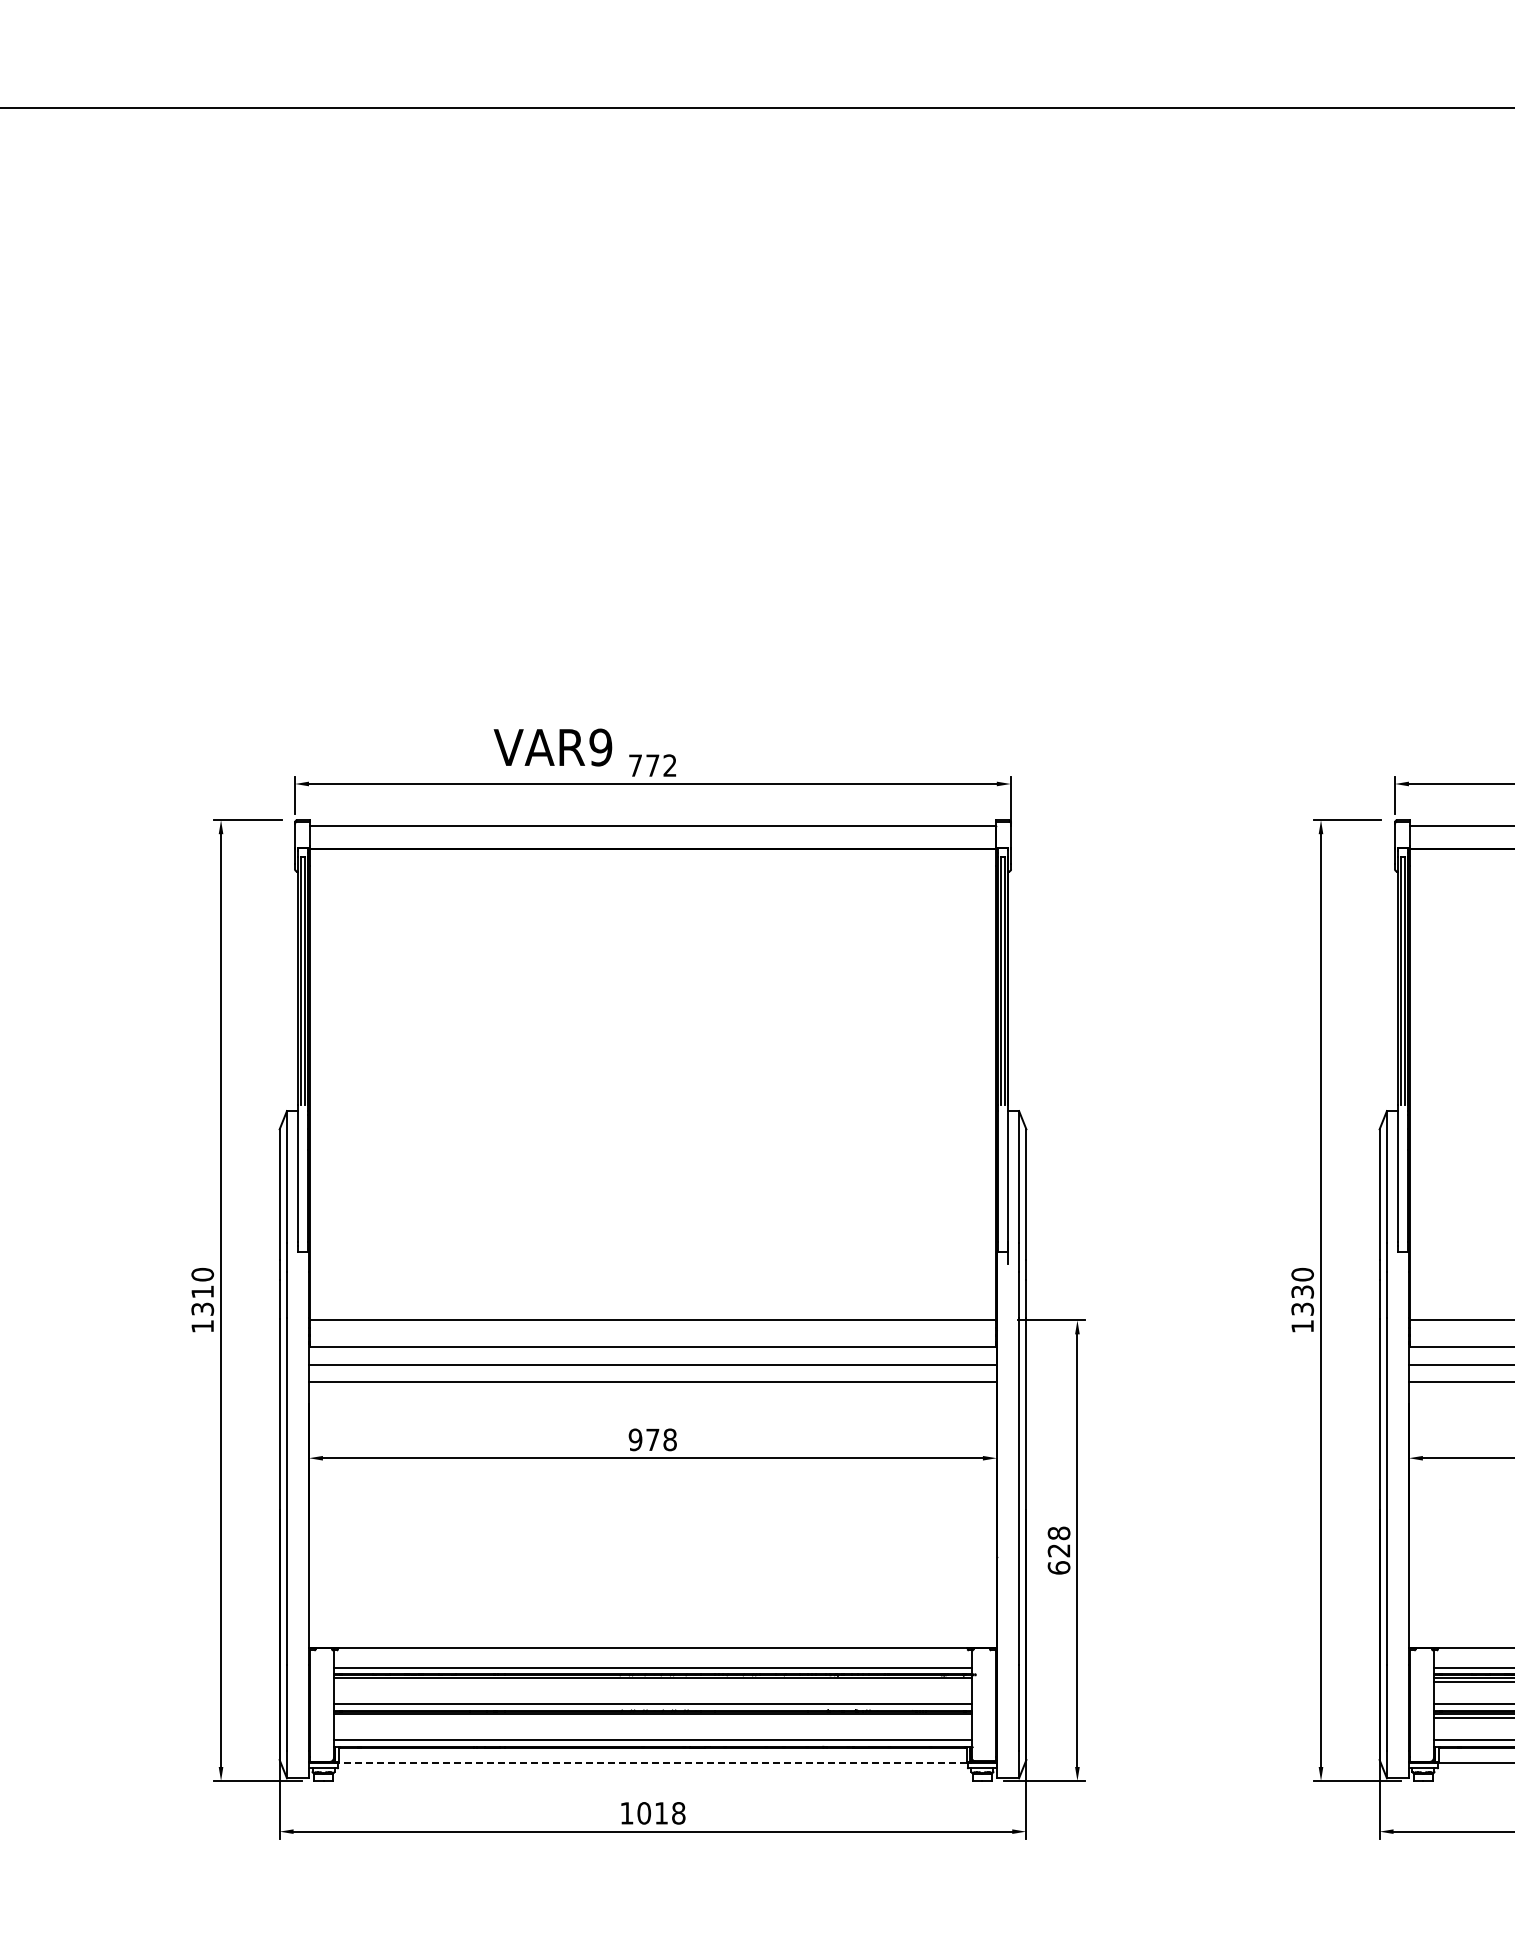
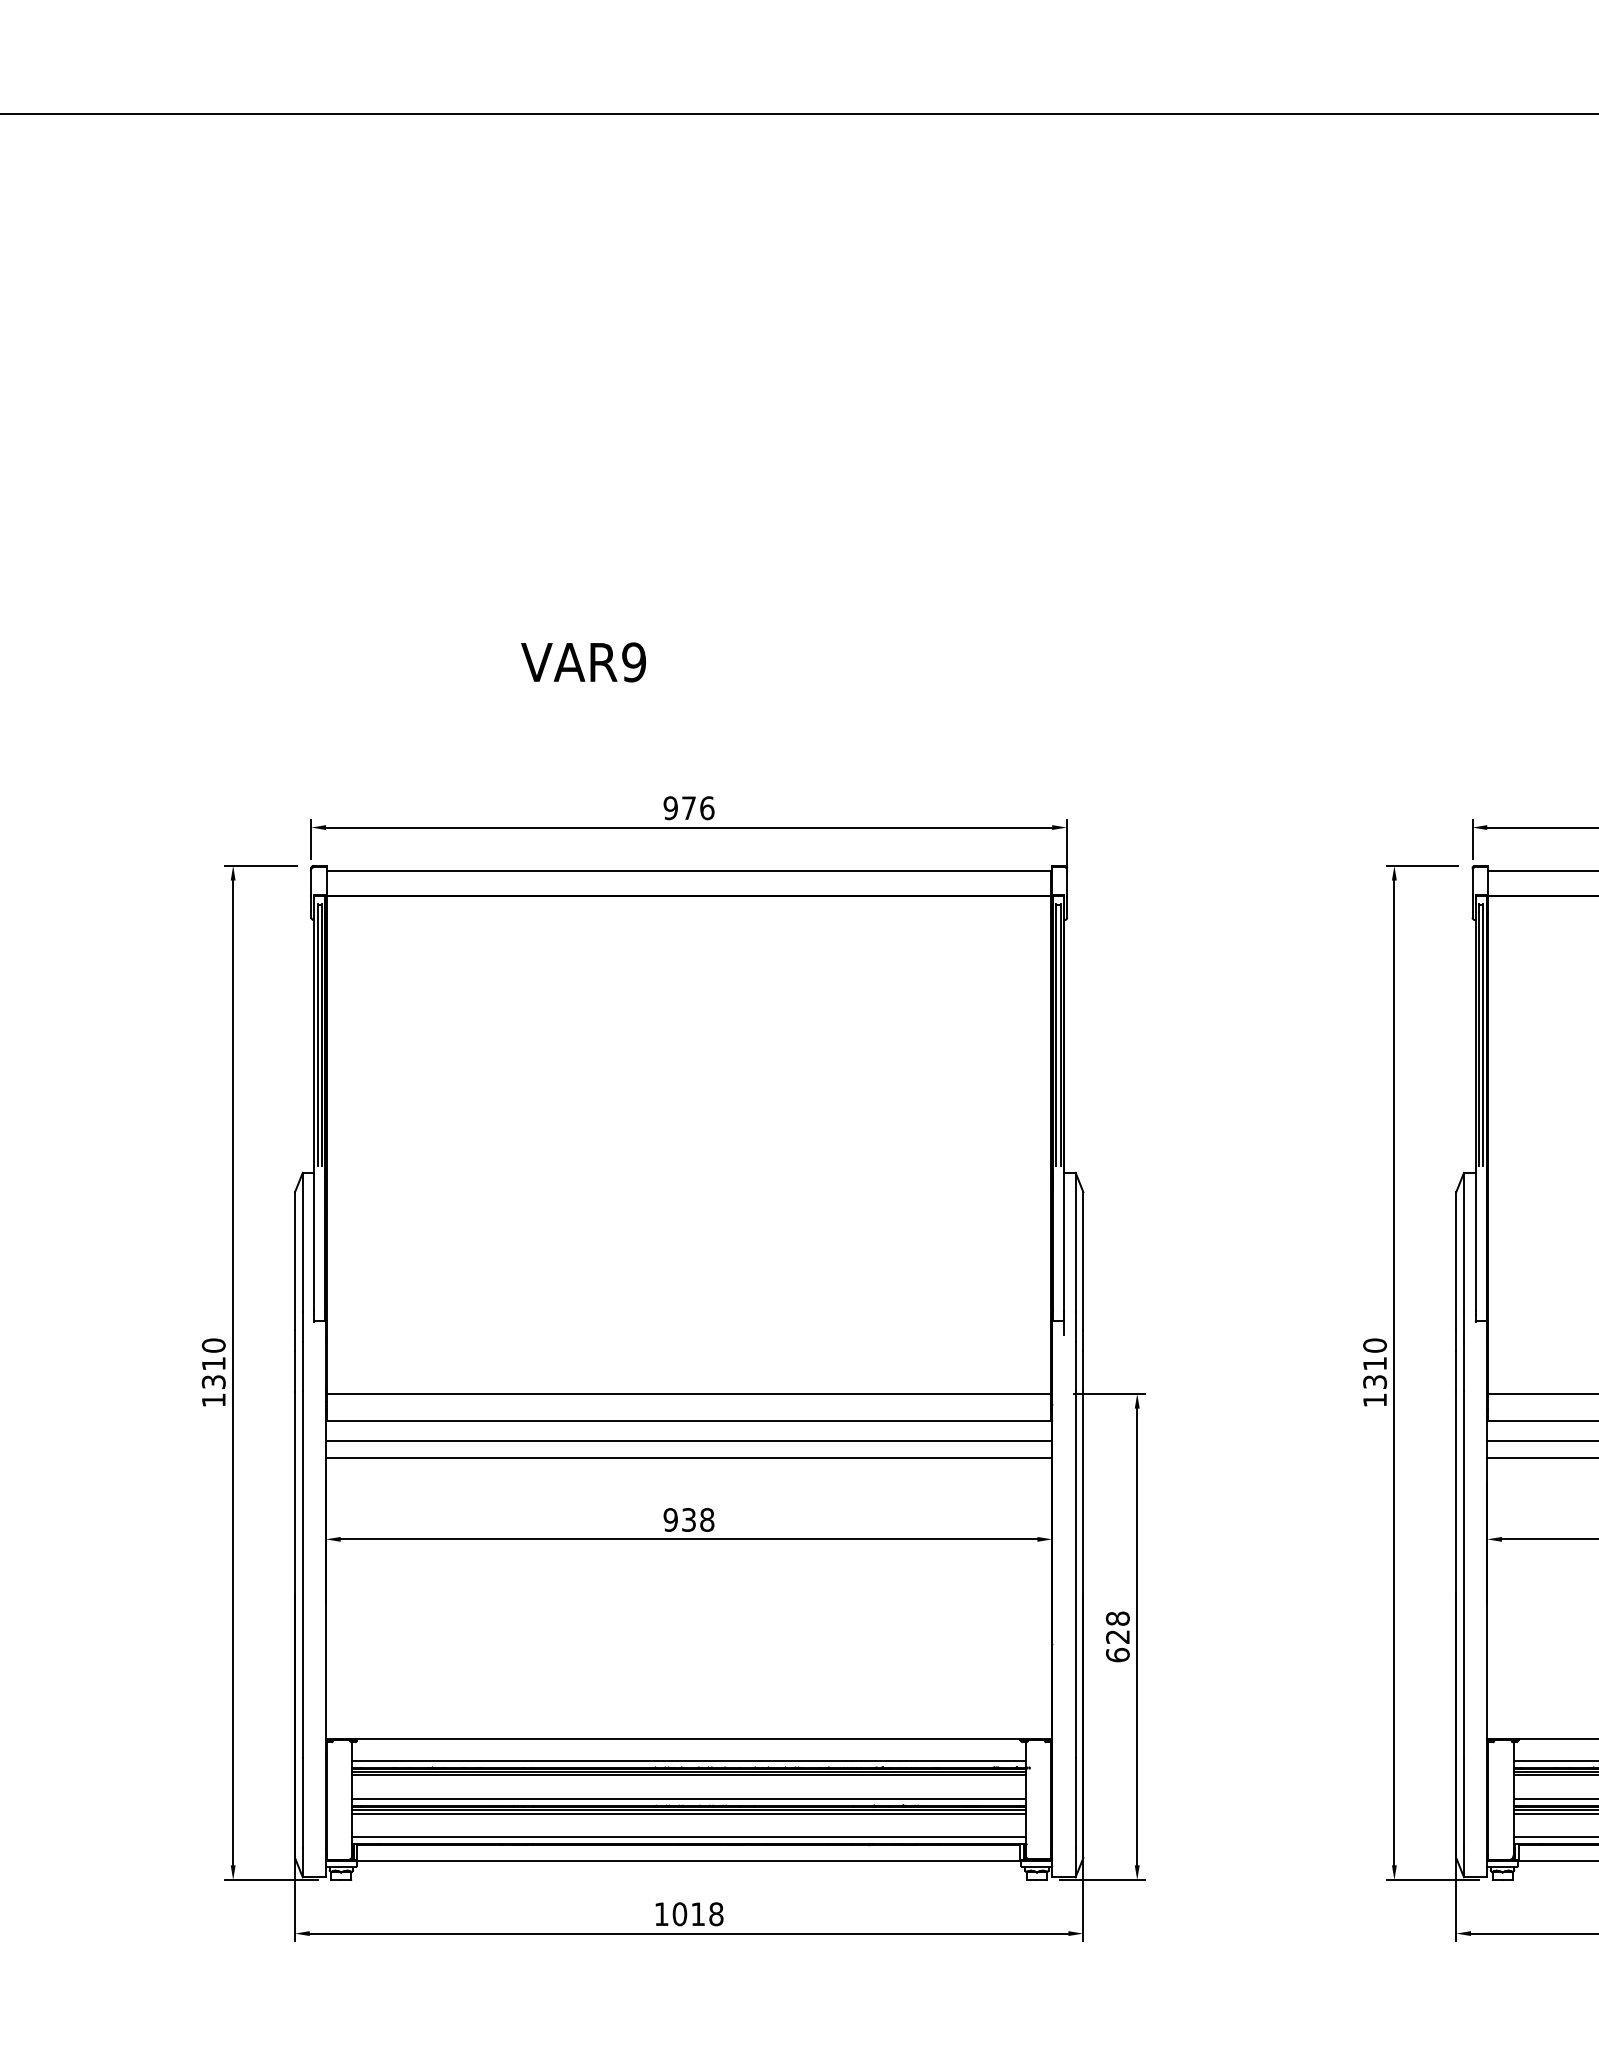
text: (552, 747) -> (583, 662), moved
text: (652, 765) -> (688, 808), 772 -> 976
text: (1302, 1291) -> (1374, 1363), 1330 -> 1310
text: (652, 1439) -> (688, 1519), 978 -> 938
line: (652, 1681) -> (688, 1775), added
line: (652, 1718) -> (688, 1814), added
line: (652, 1762) -> (688, 1860), dashed -> solid

